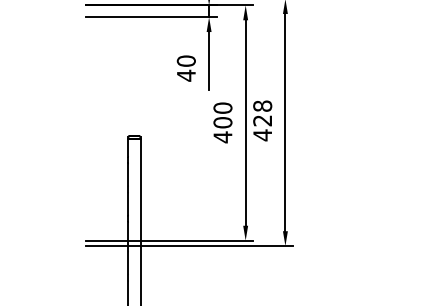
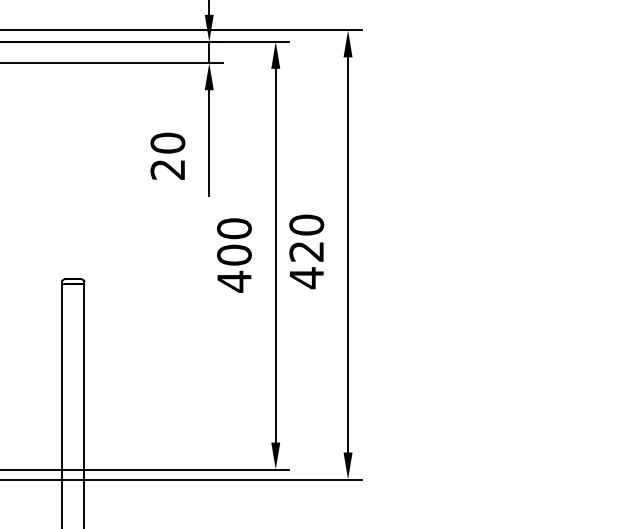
text: (185, 75) -> (166, 169), 40 -> 20
text: (262, 105) -> (306, 223), 428 -> 420

